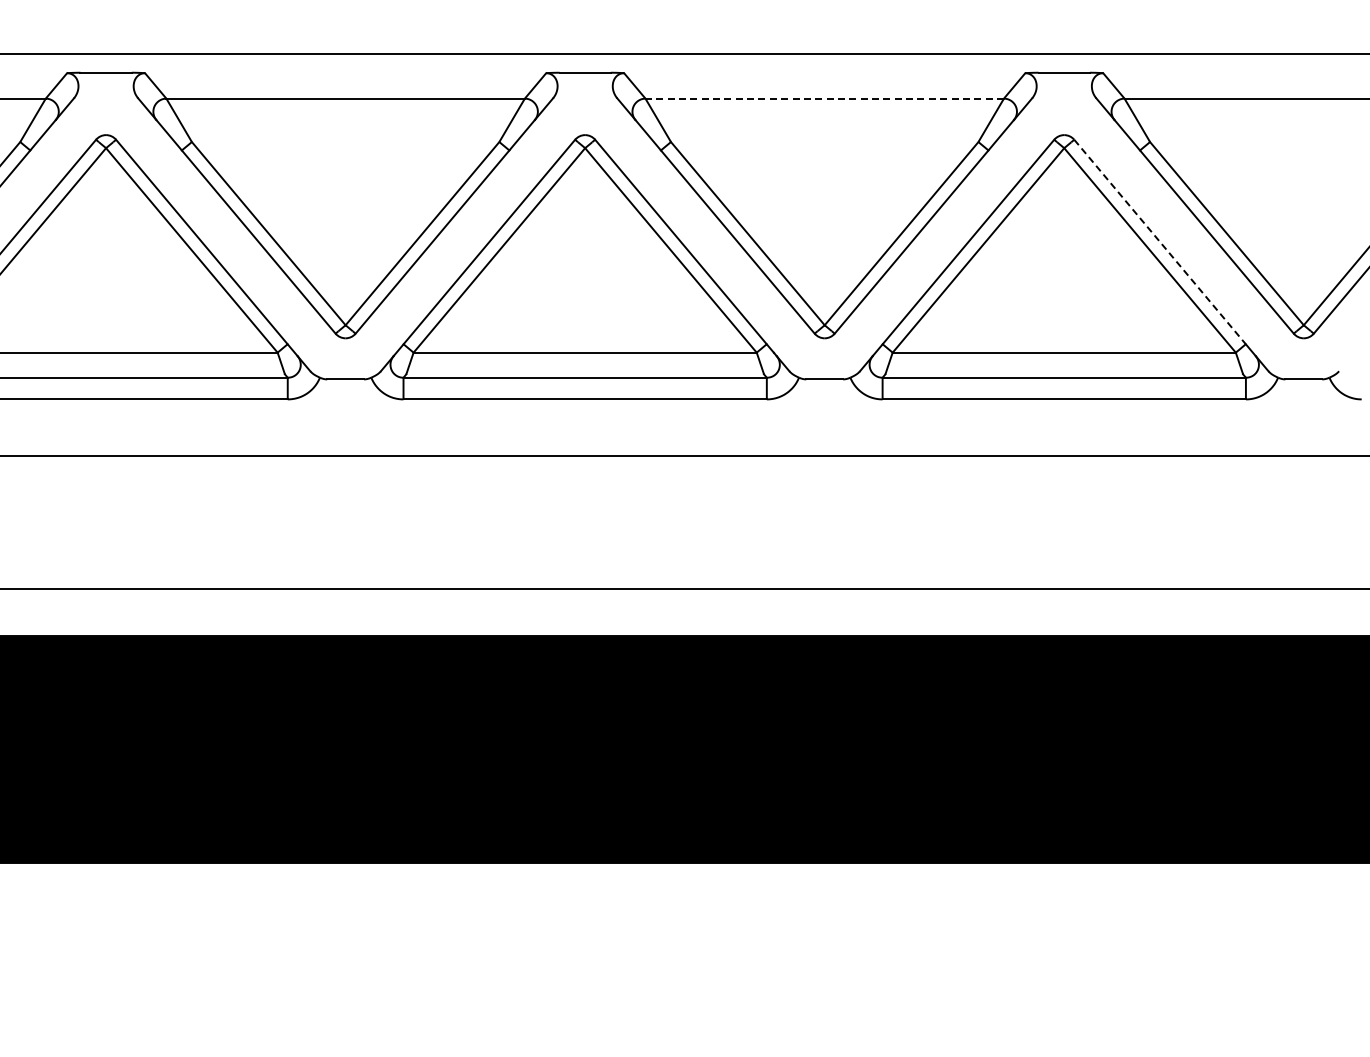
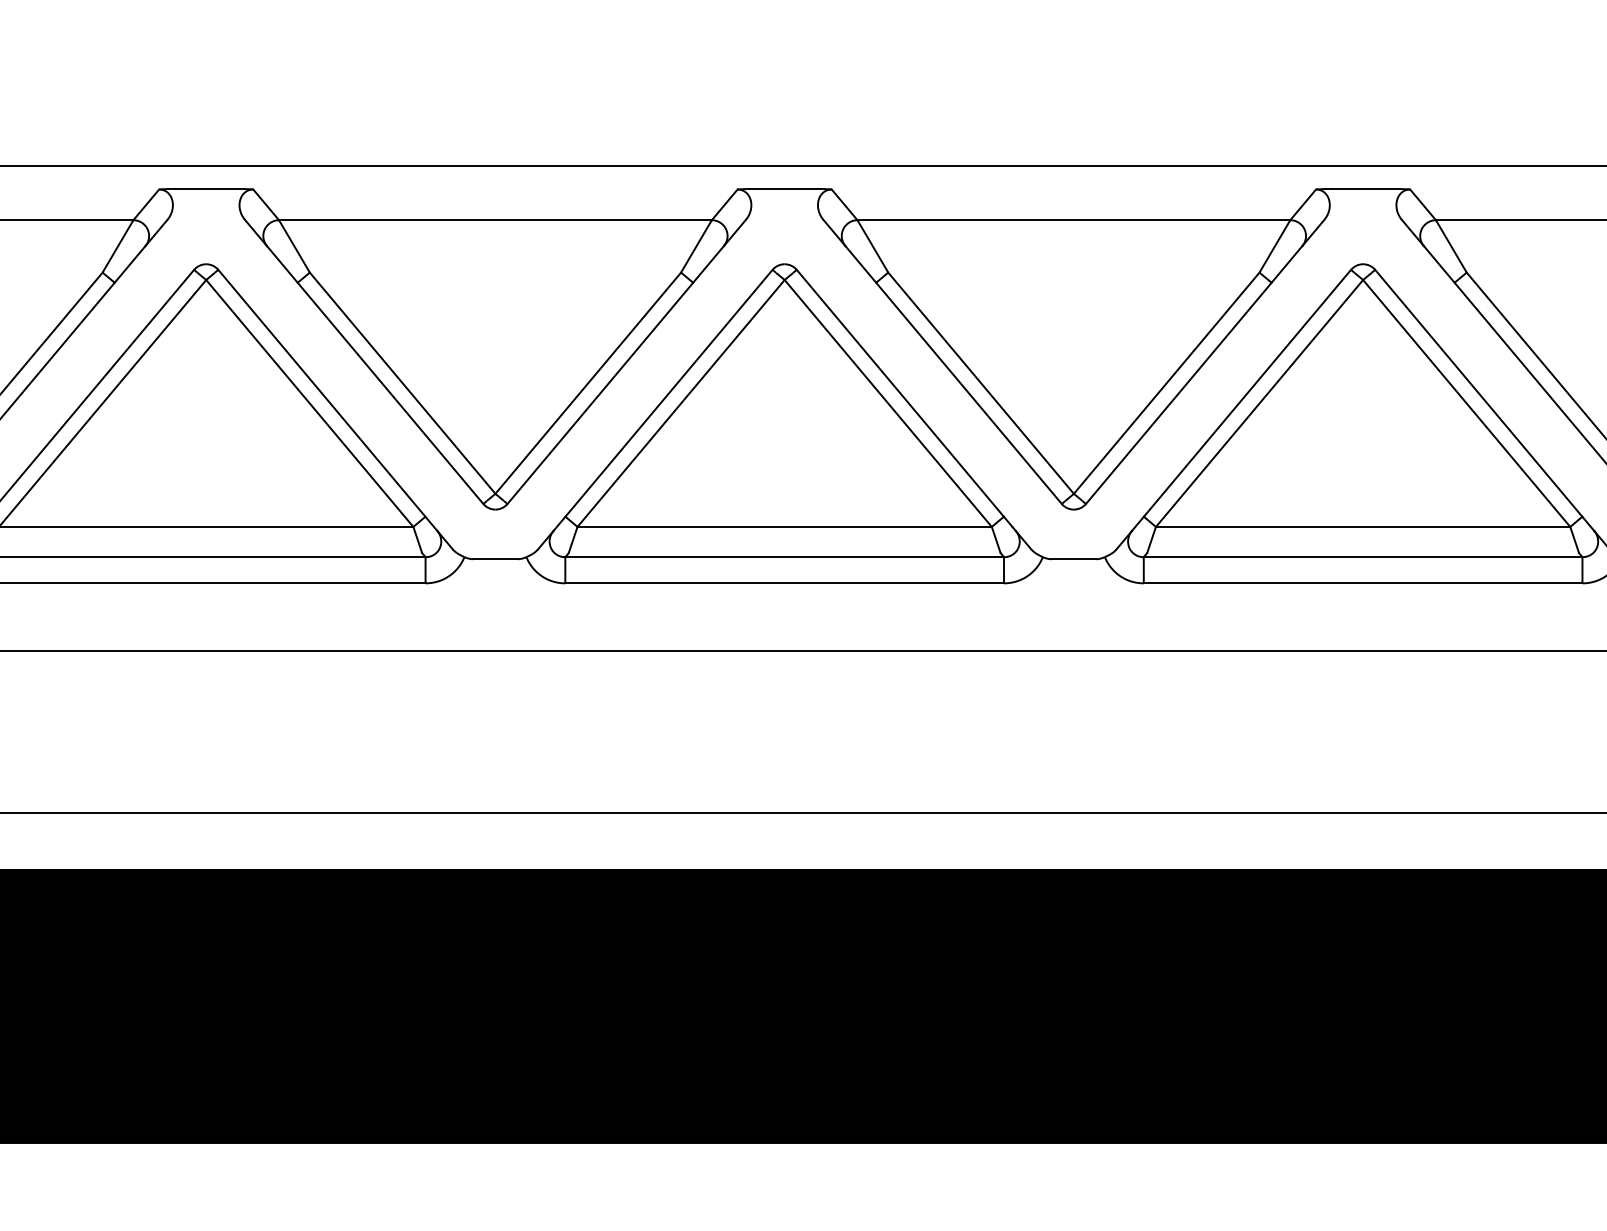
line: (824, 98) -> (1073, 220), dashed -> solid
line: (1160, 242) -> (1479, 393), dashed -> solid

